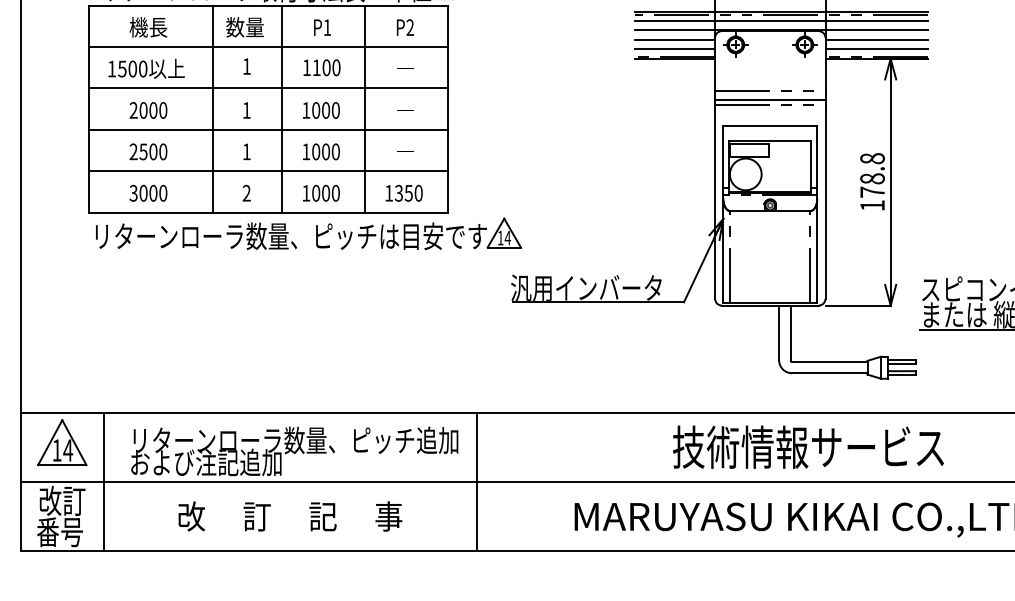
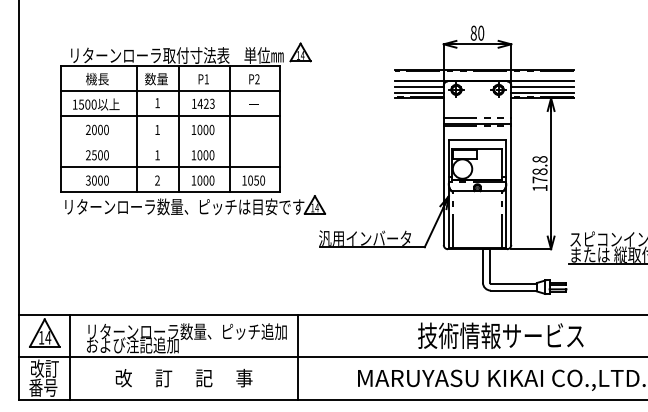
line: (781, 21) -> (484, 75), removed
text: (325, 67) -> (205, 103), 1100 -> 1423
line: (268, 129) -> (170, 141), removed
text: (398, 193) -> (250, 180), 1350 -> 1050

